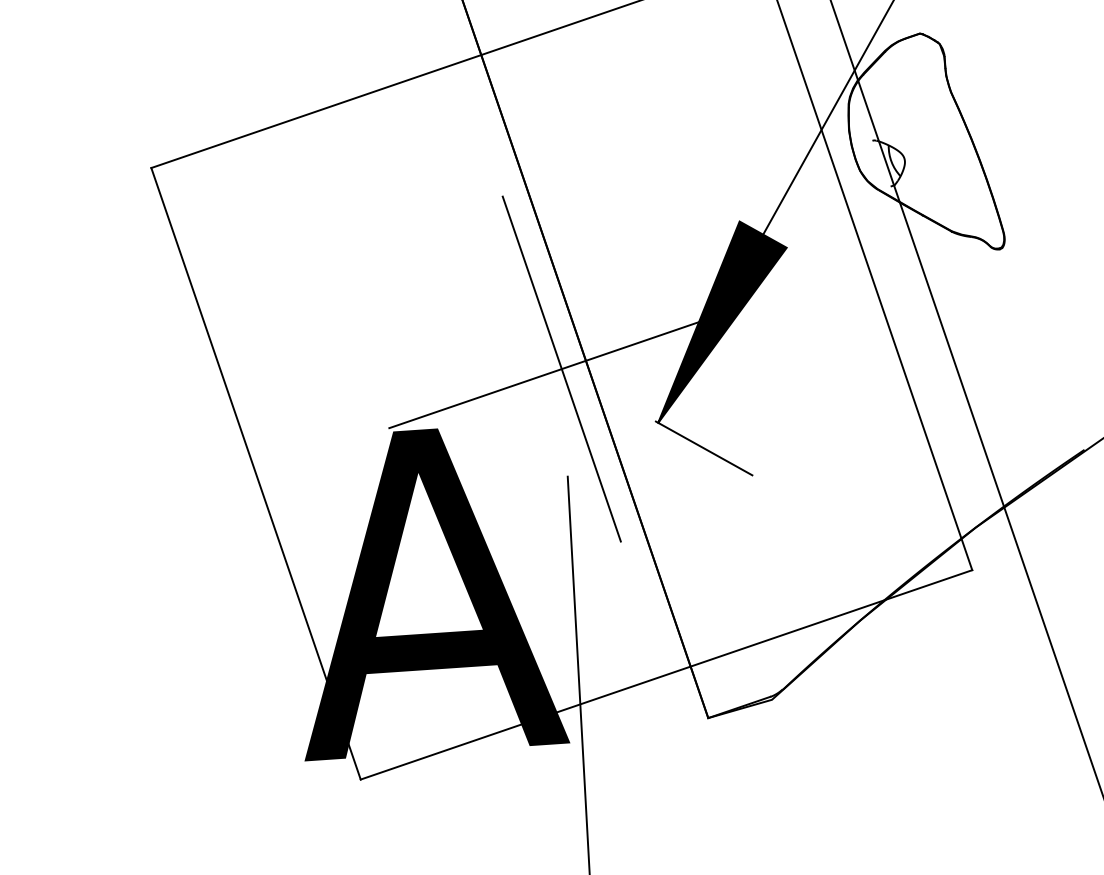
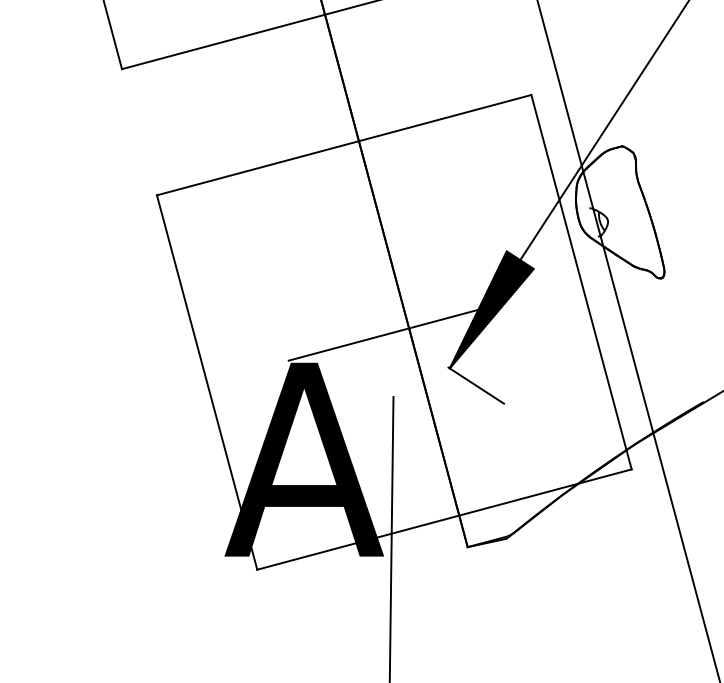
line: (562, 367) -> (394, 331), removed

